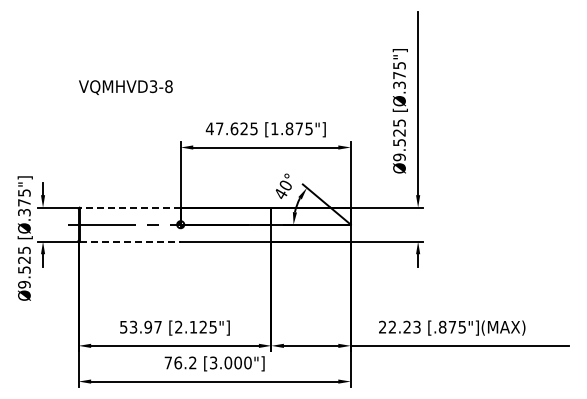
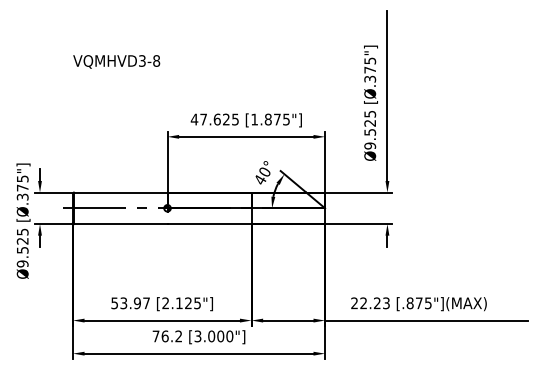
text: (125, 87) -> (116, 61), moved
line: (130, 207) -> (121, 192), dashed -> solid
line: (130, 241) -> (121, 223), dashed -> solid

